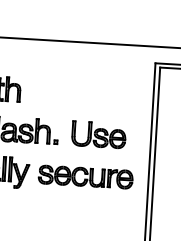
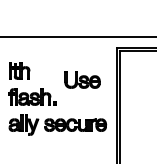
part: (98, 134) -> (82, 79), moved

